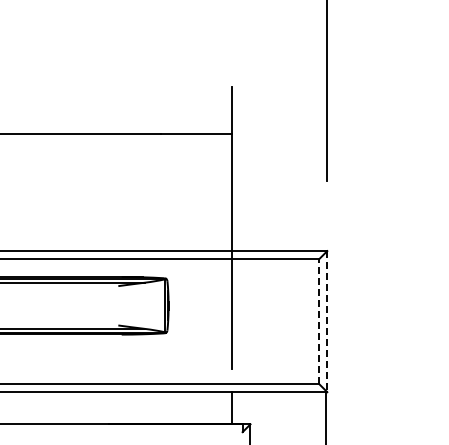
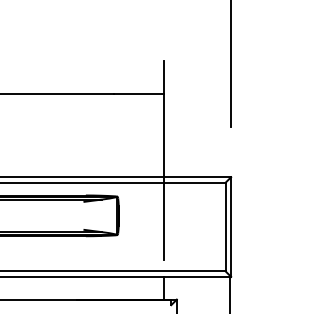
line: (319, 321) -> (225, 226), dashed -> solid
line: (327, 321) -> (231, 226), dashed -> solid

